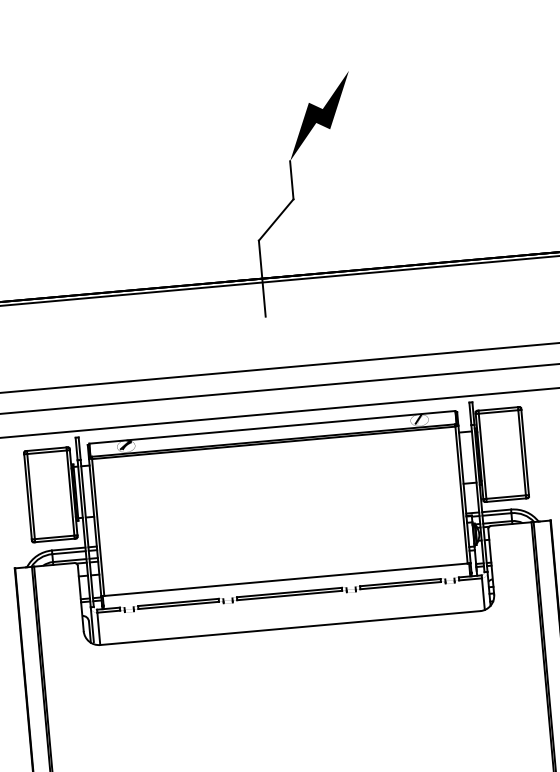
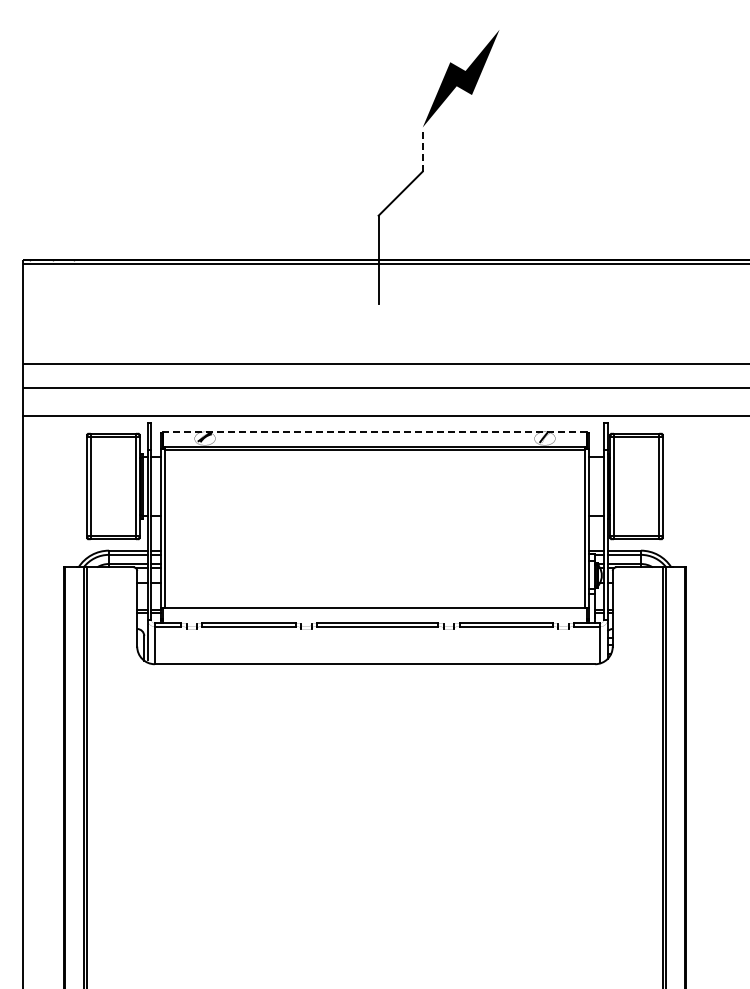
line: (291, 180) -> (422, 149), solid -> dashed
line: (271, 427) -> (374, 431), solid -> dashed

